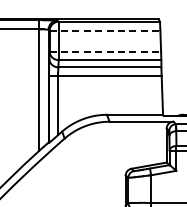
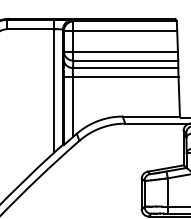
line: (104, 30) -> (120, 30), dashed -> solid
line: (105, 51) -> (121, 51), dashed -> solid

